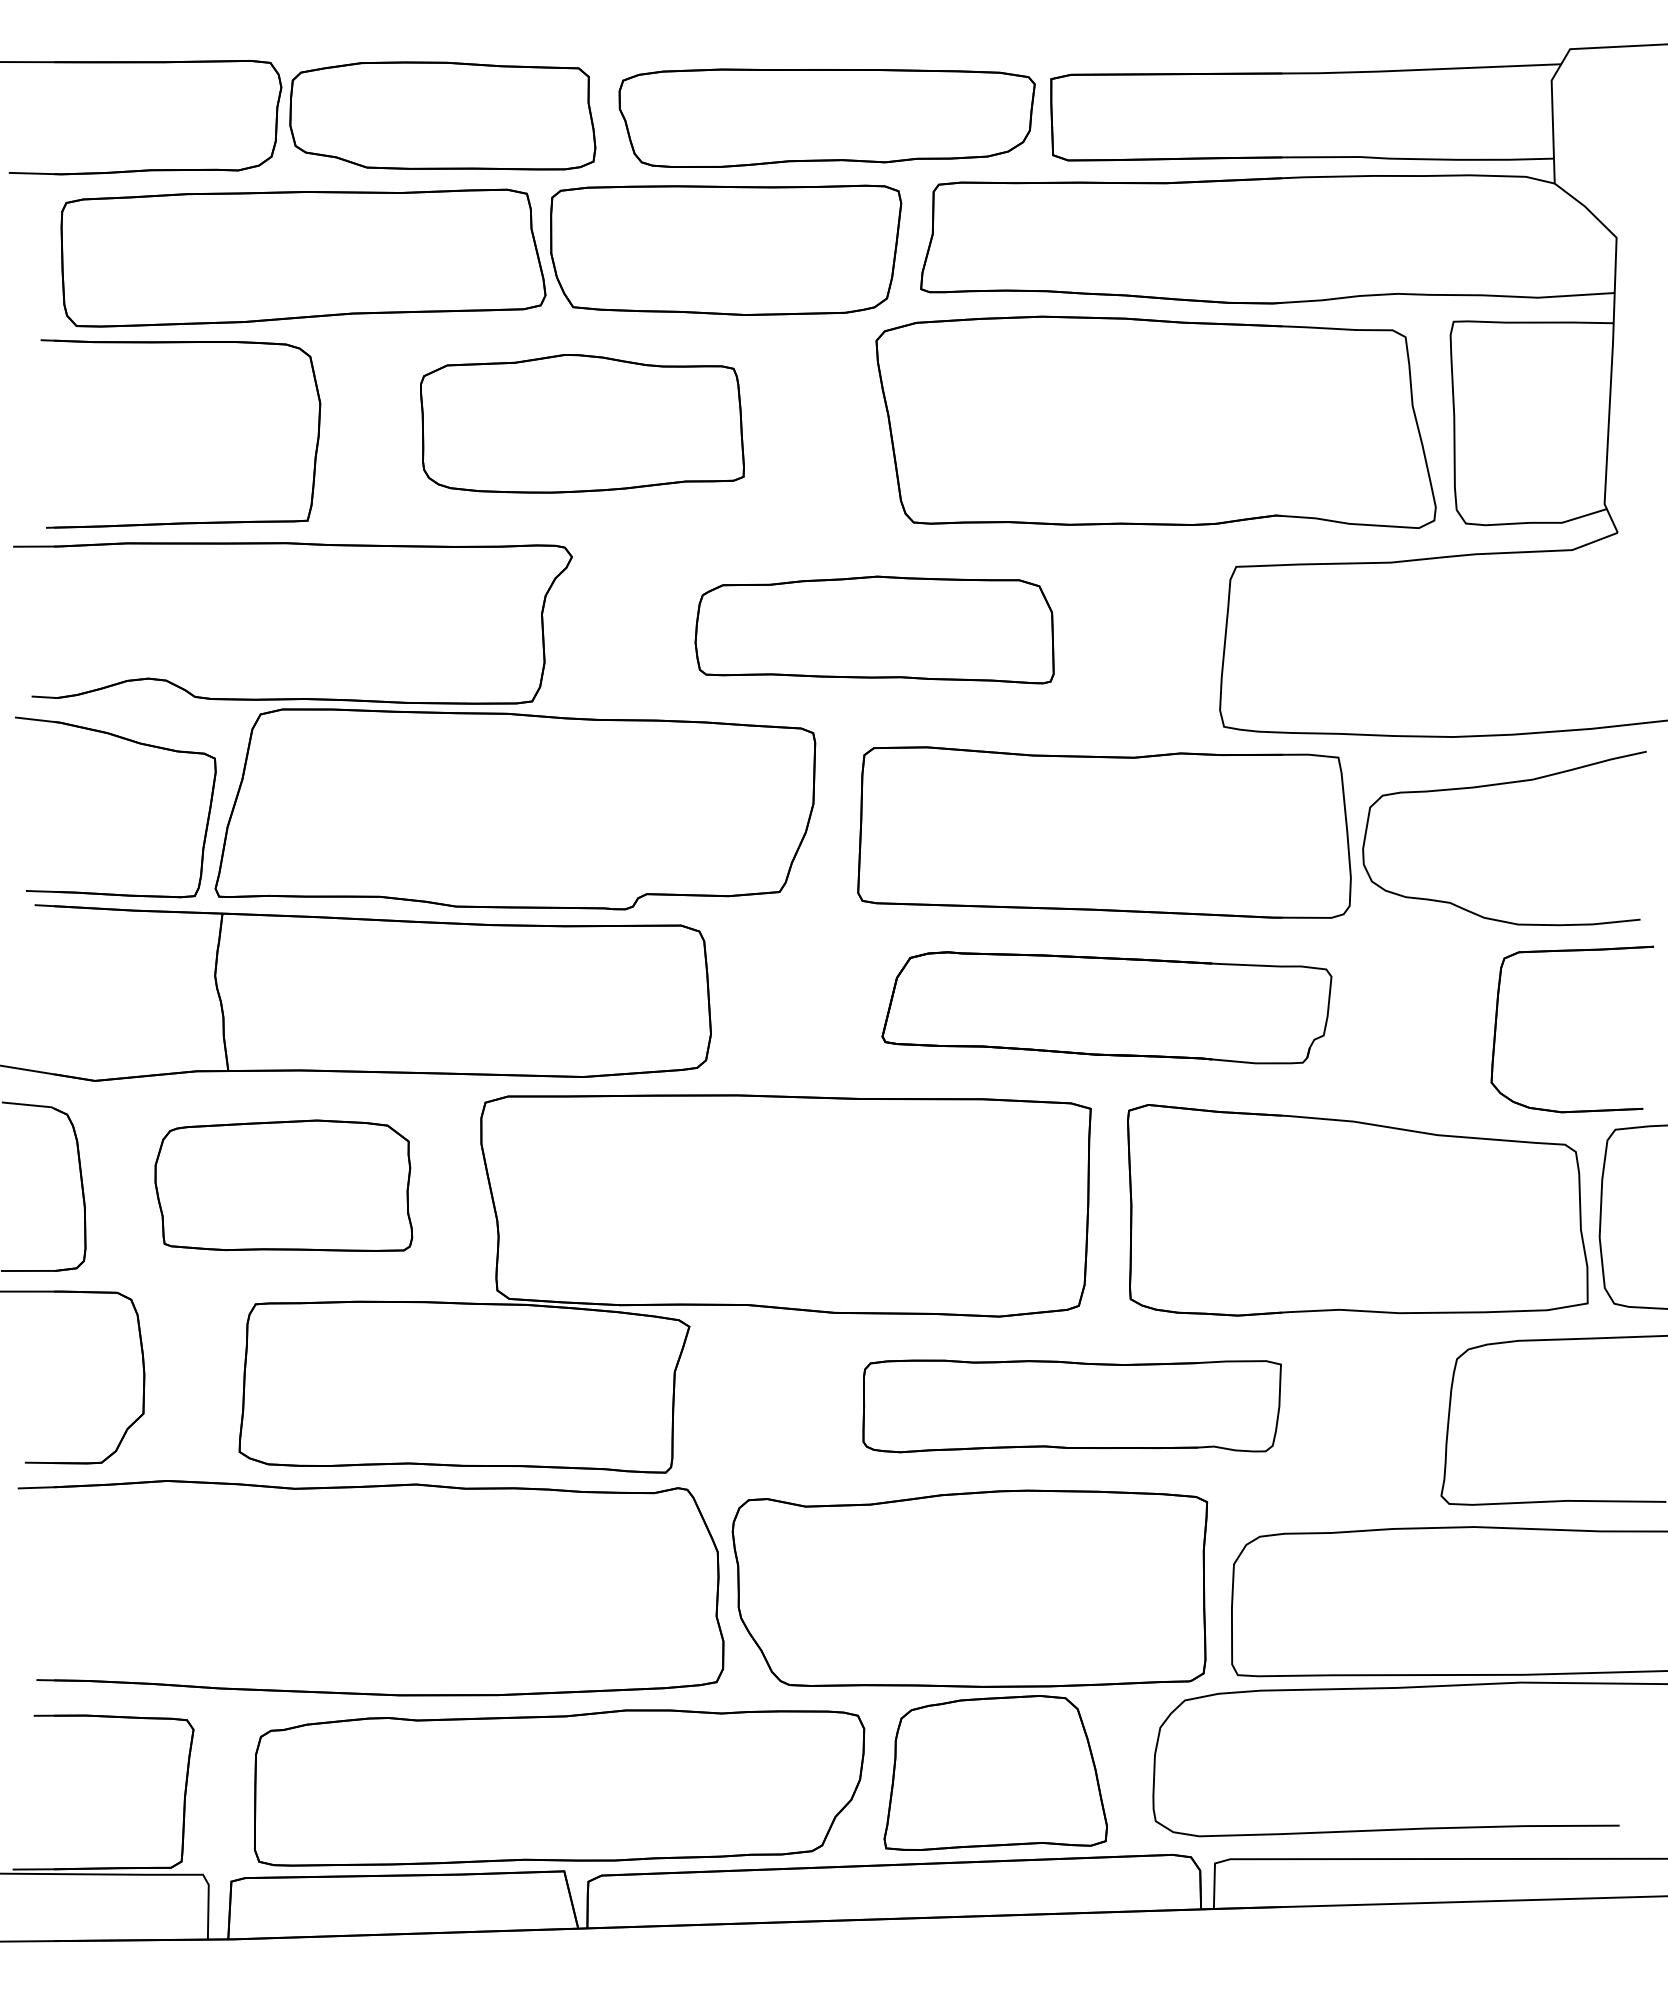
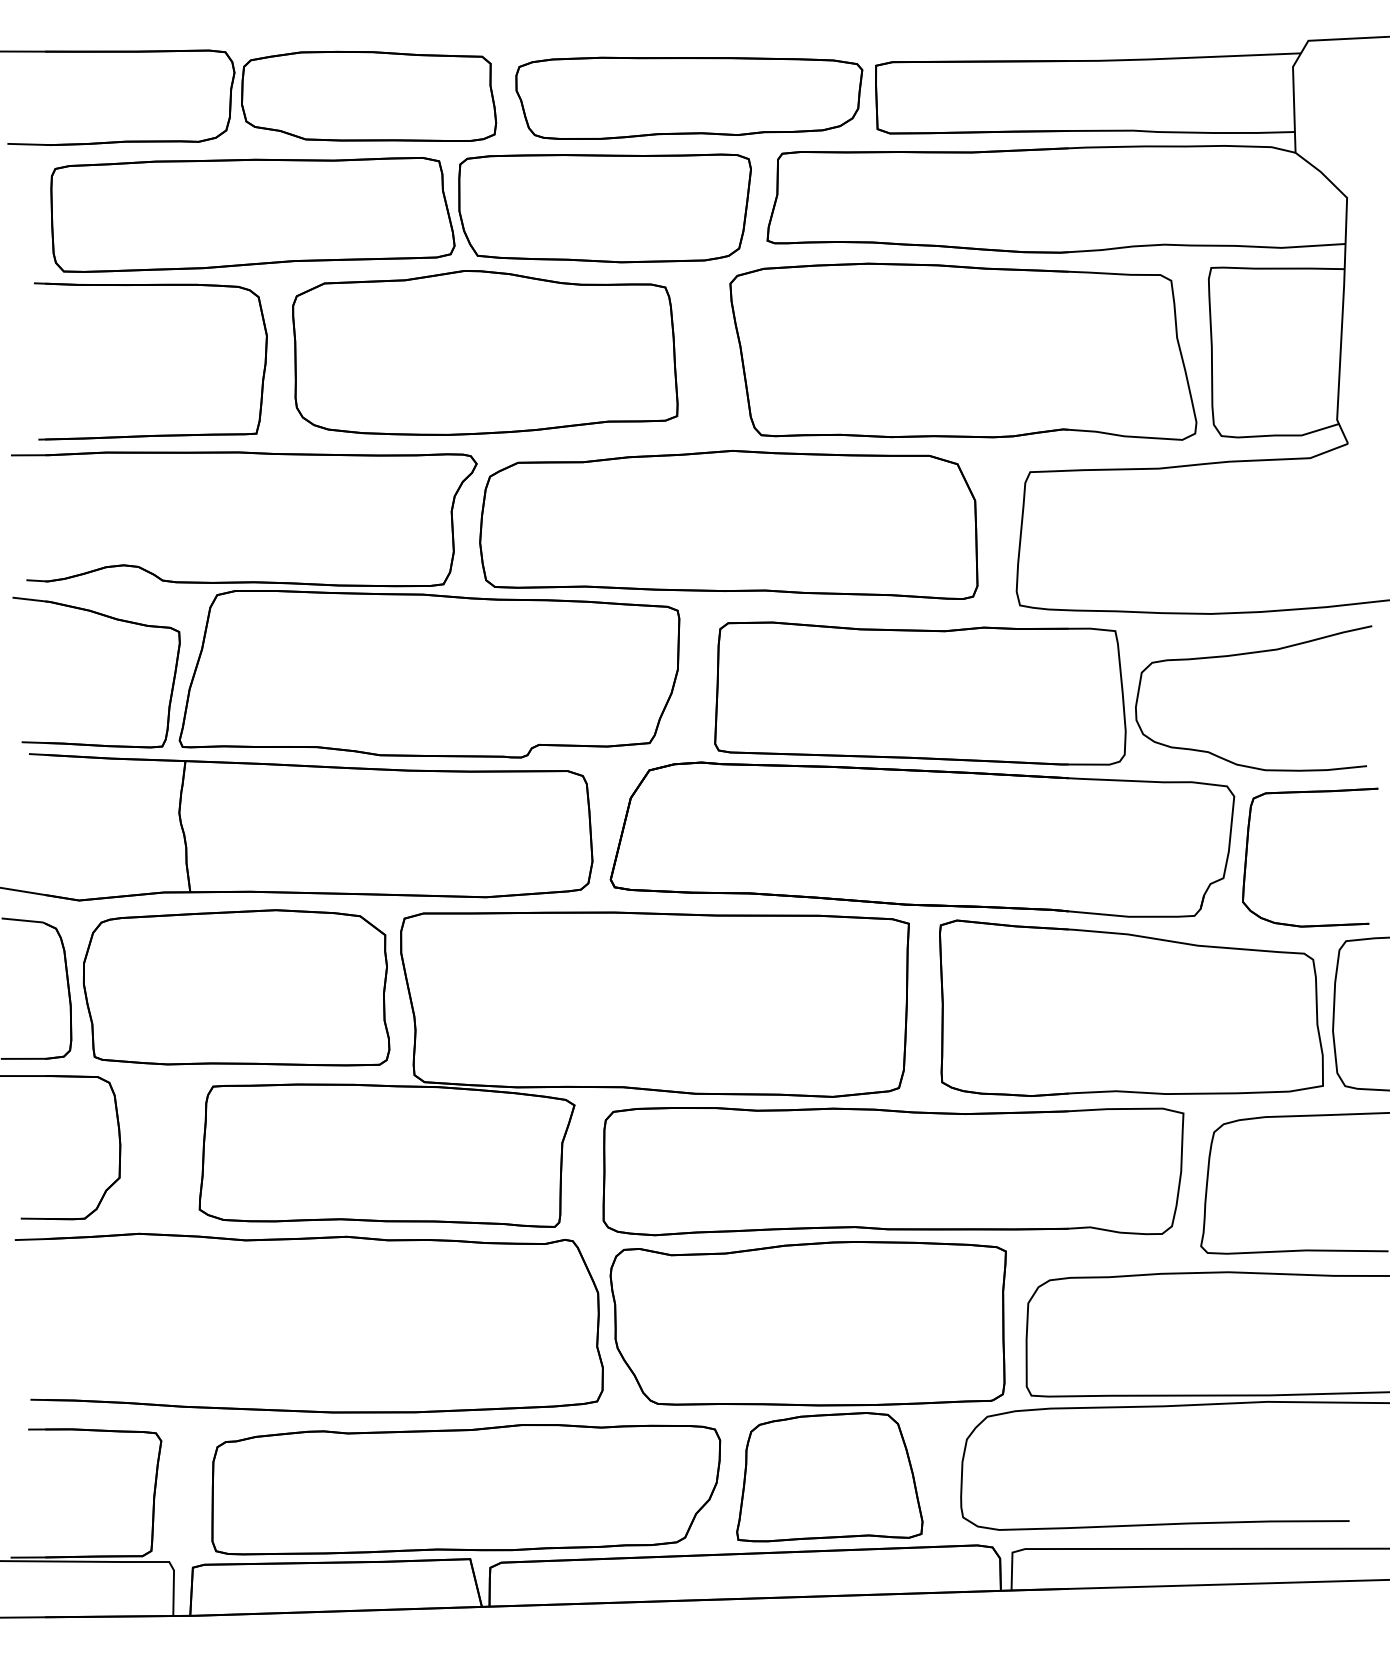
part: (582, 423) -> (485, 352), size x1.43
part: (874, 629) -> (728, 524), size x1.67
part: (1107, 1007) -> (922, 839), size x1.67
part: (283, 1185) -> (236, 987), size x1.43
part: (1072, 1406) -> (893, 1171), size x1.67

